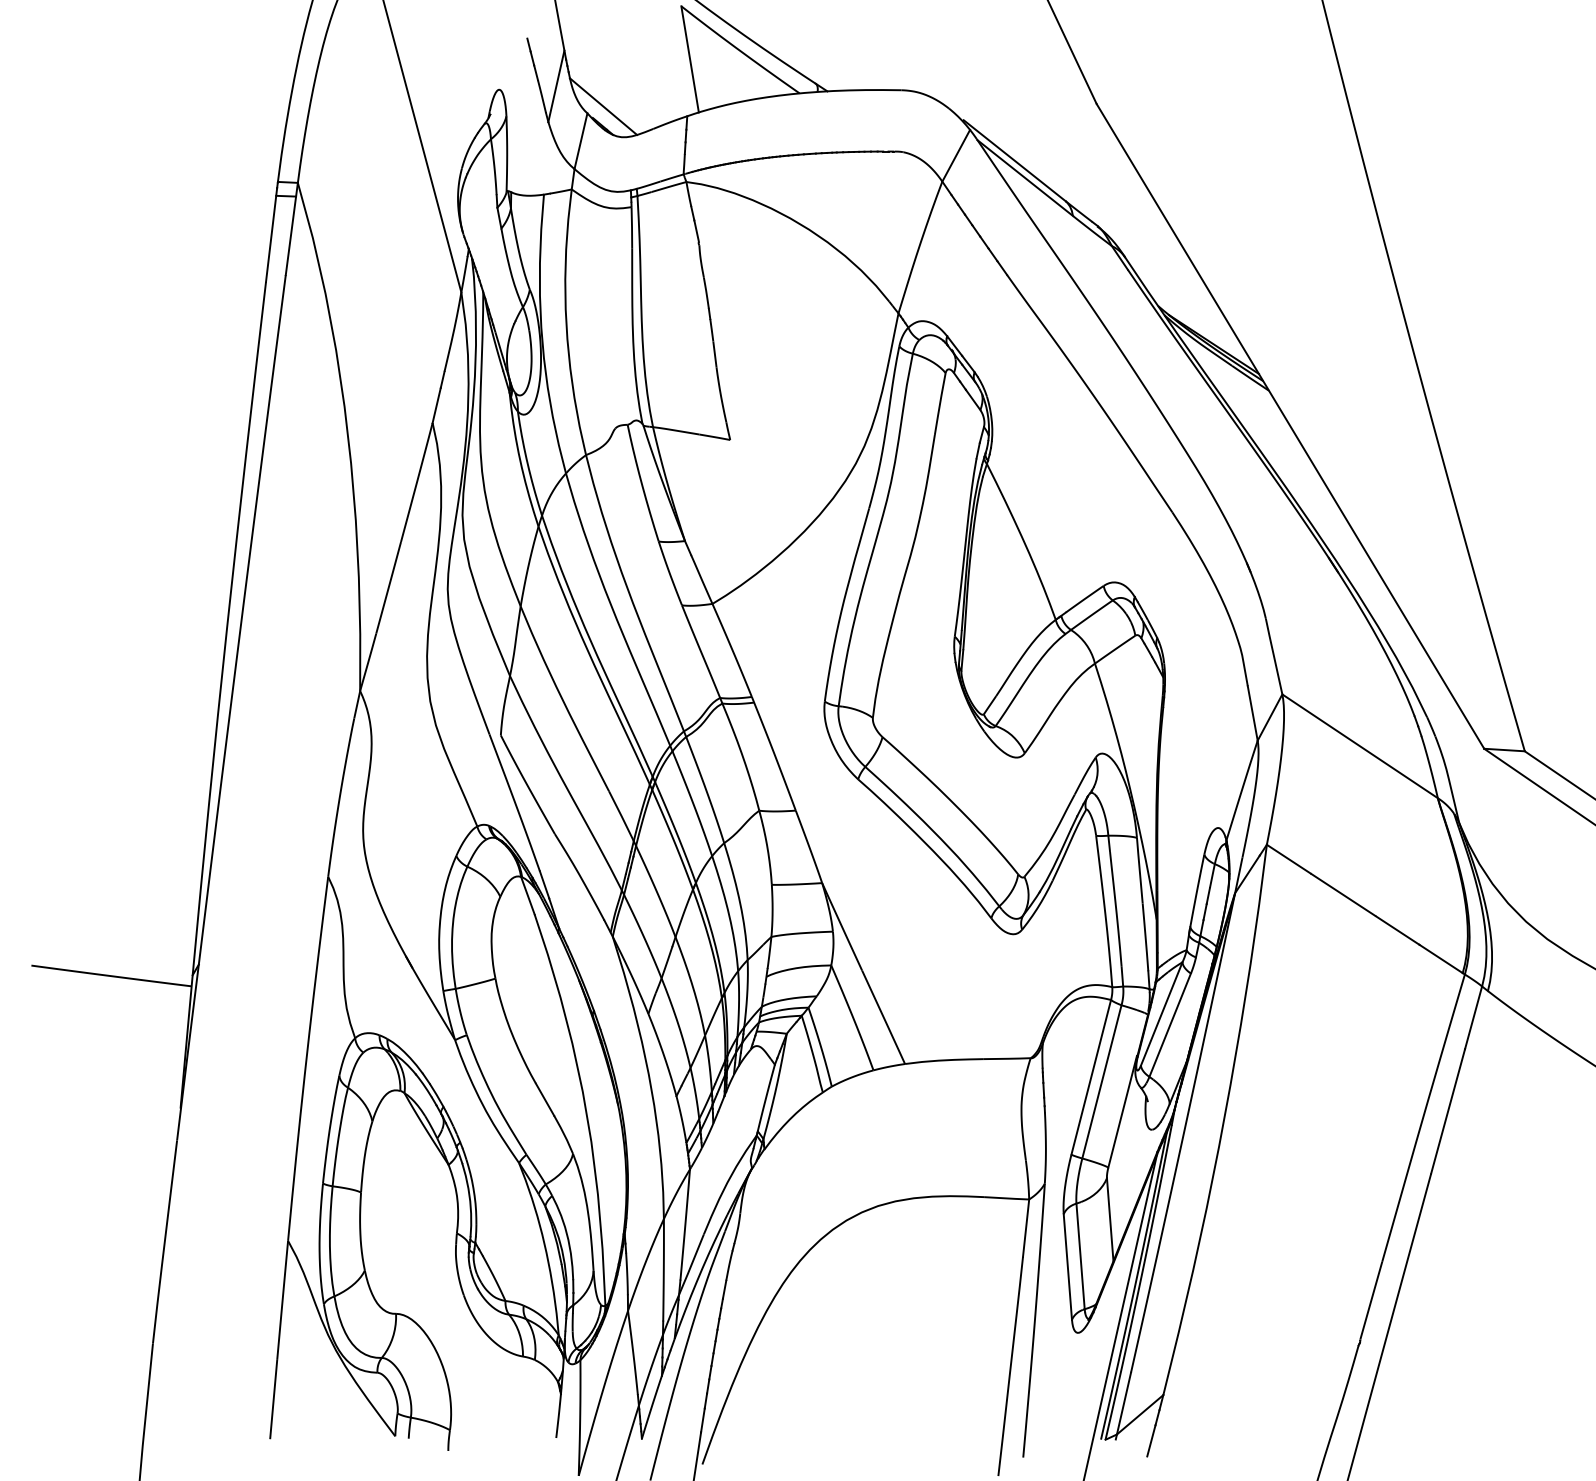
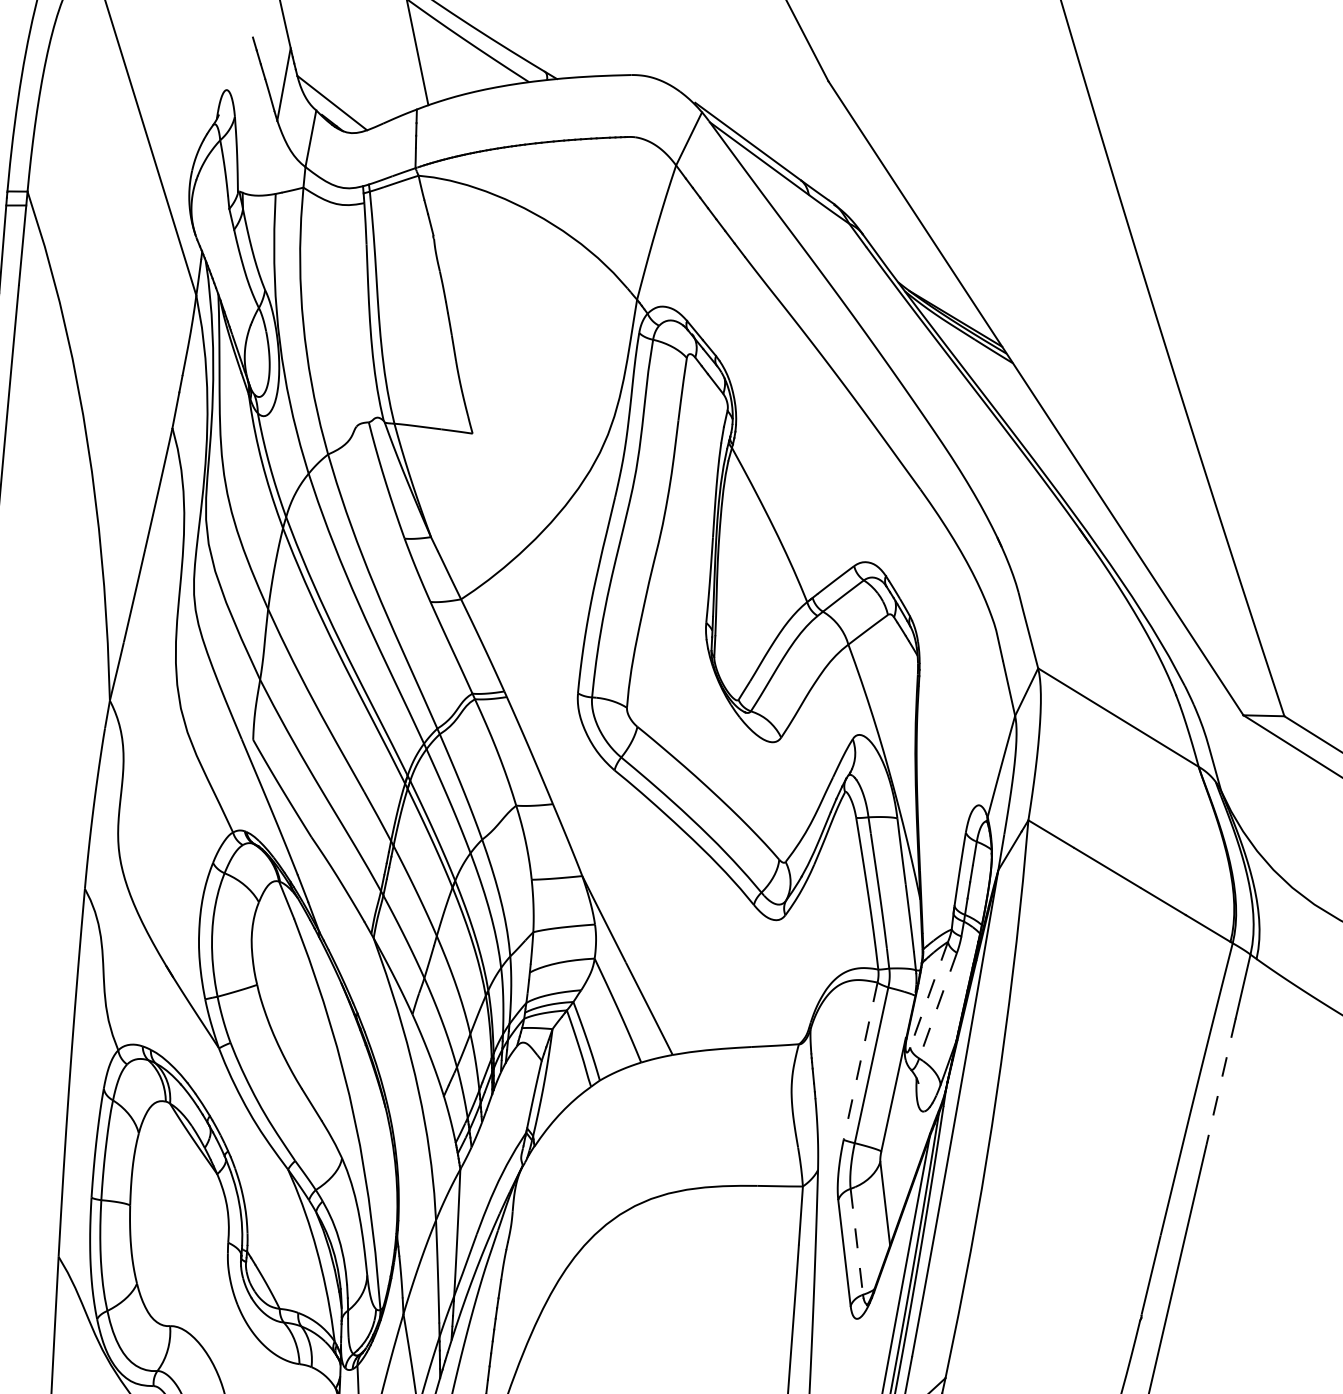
line: (1161, 1013) -> (928, 994), solid -> dashed
line: (1170, 1025) -> (938, 1005), solid -> dashed
line: (1091, 1077) -> (860, 1061), solid -> dashed
line: (1447, 1111) -> (1220, 1081), solid -> dashed
line: (1080, 1256) -> (856, 1241), solid -> dashed

